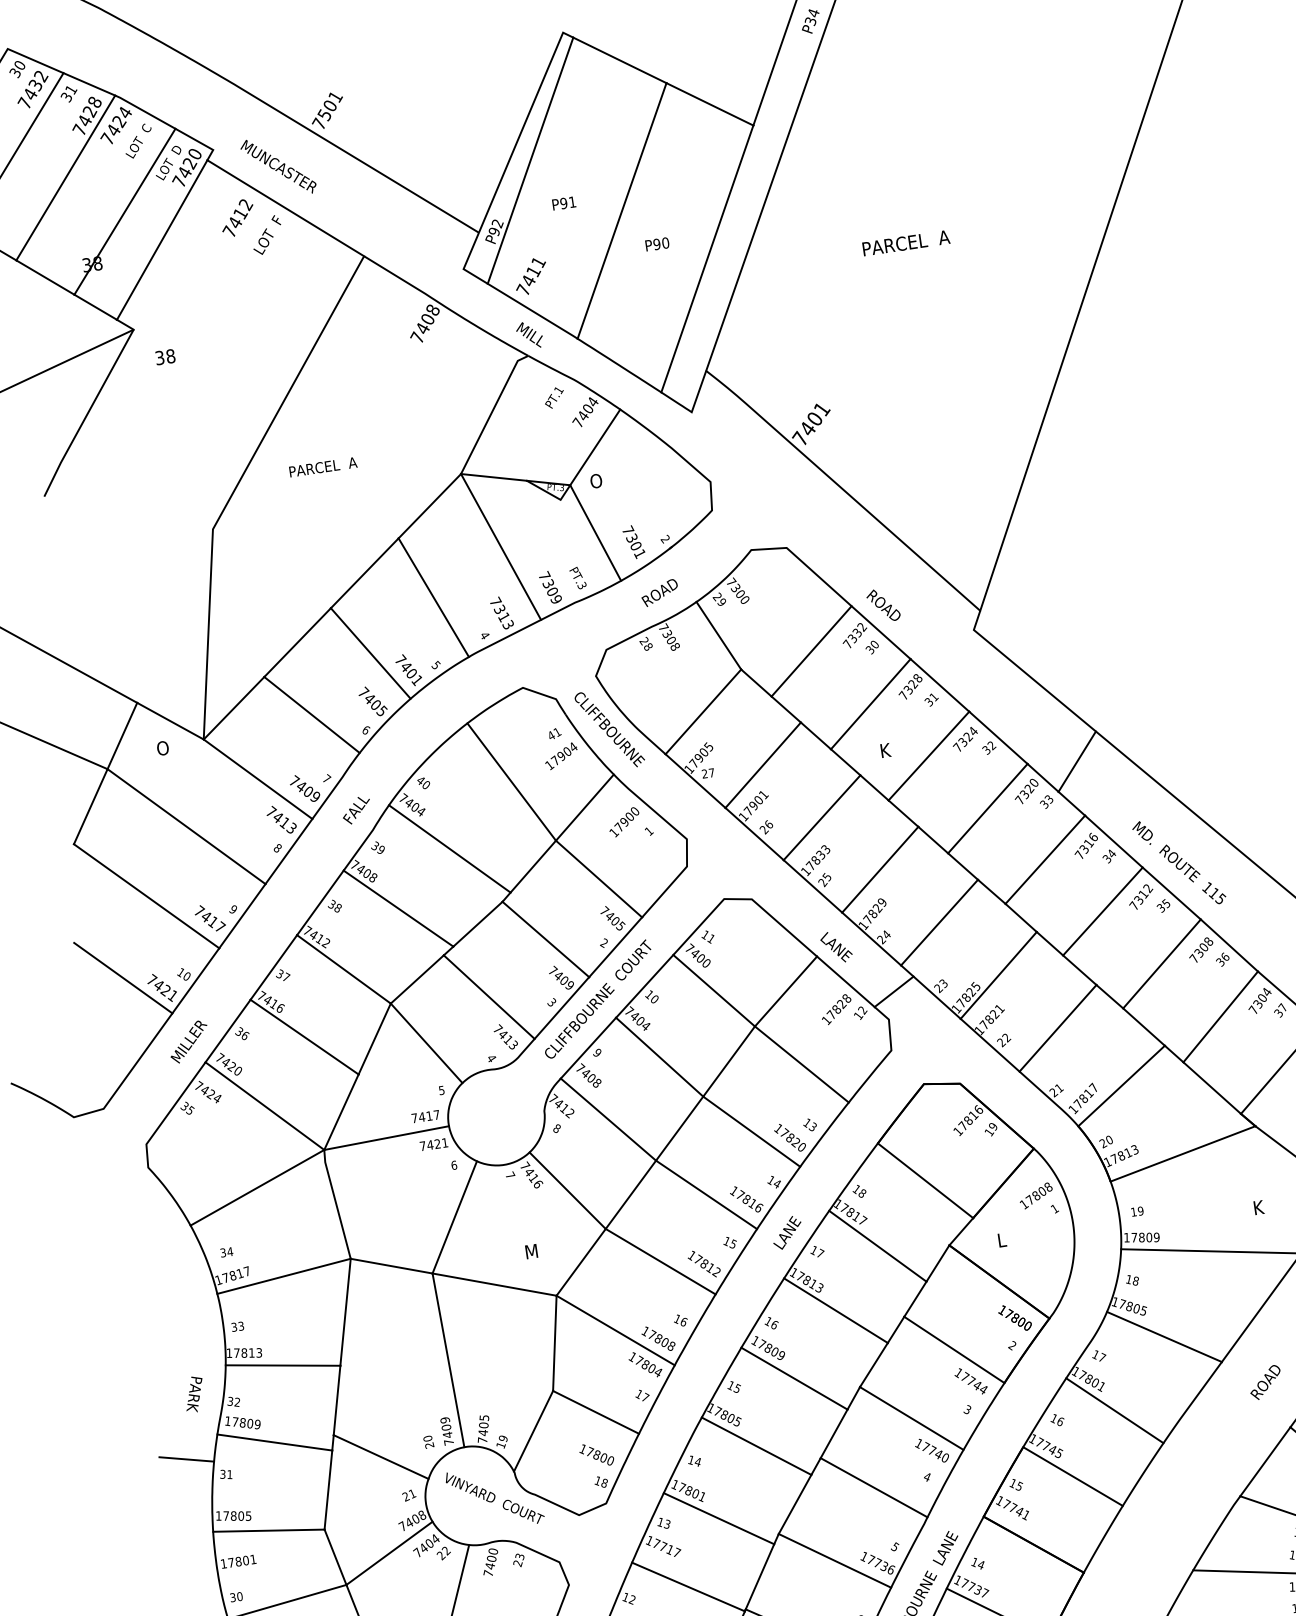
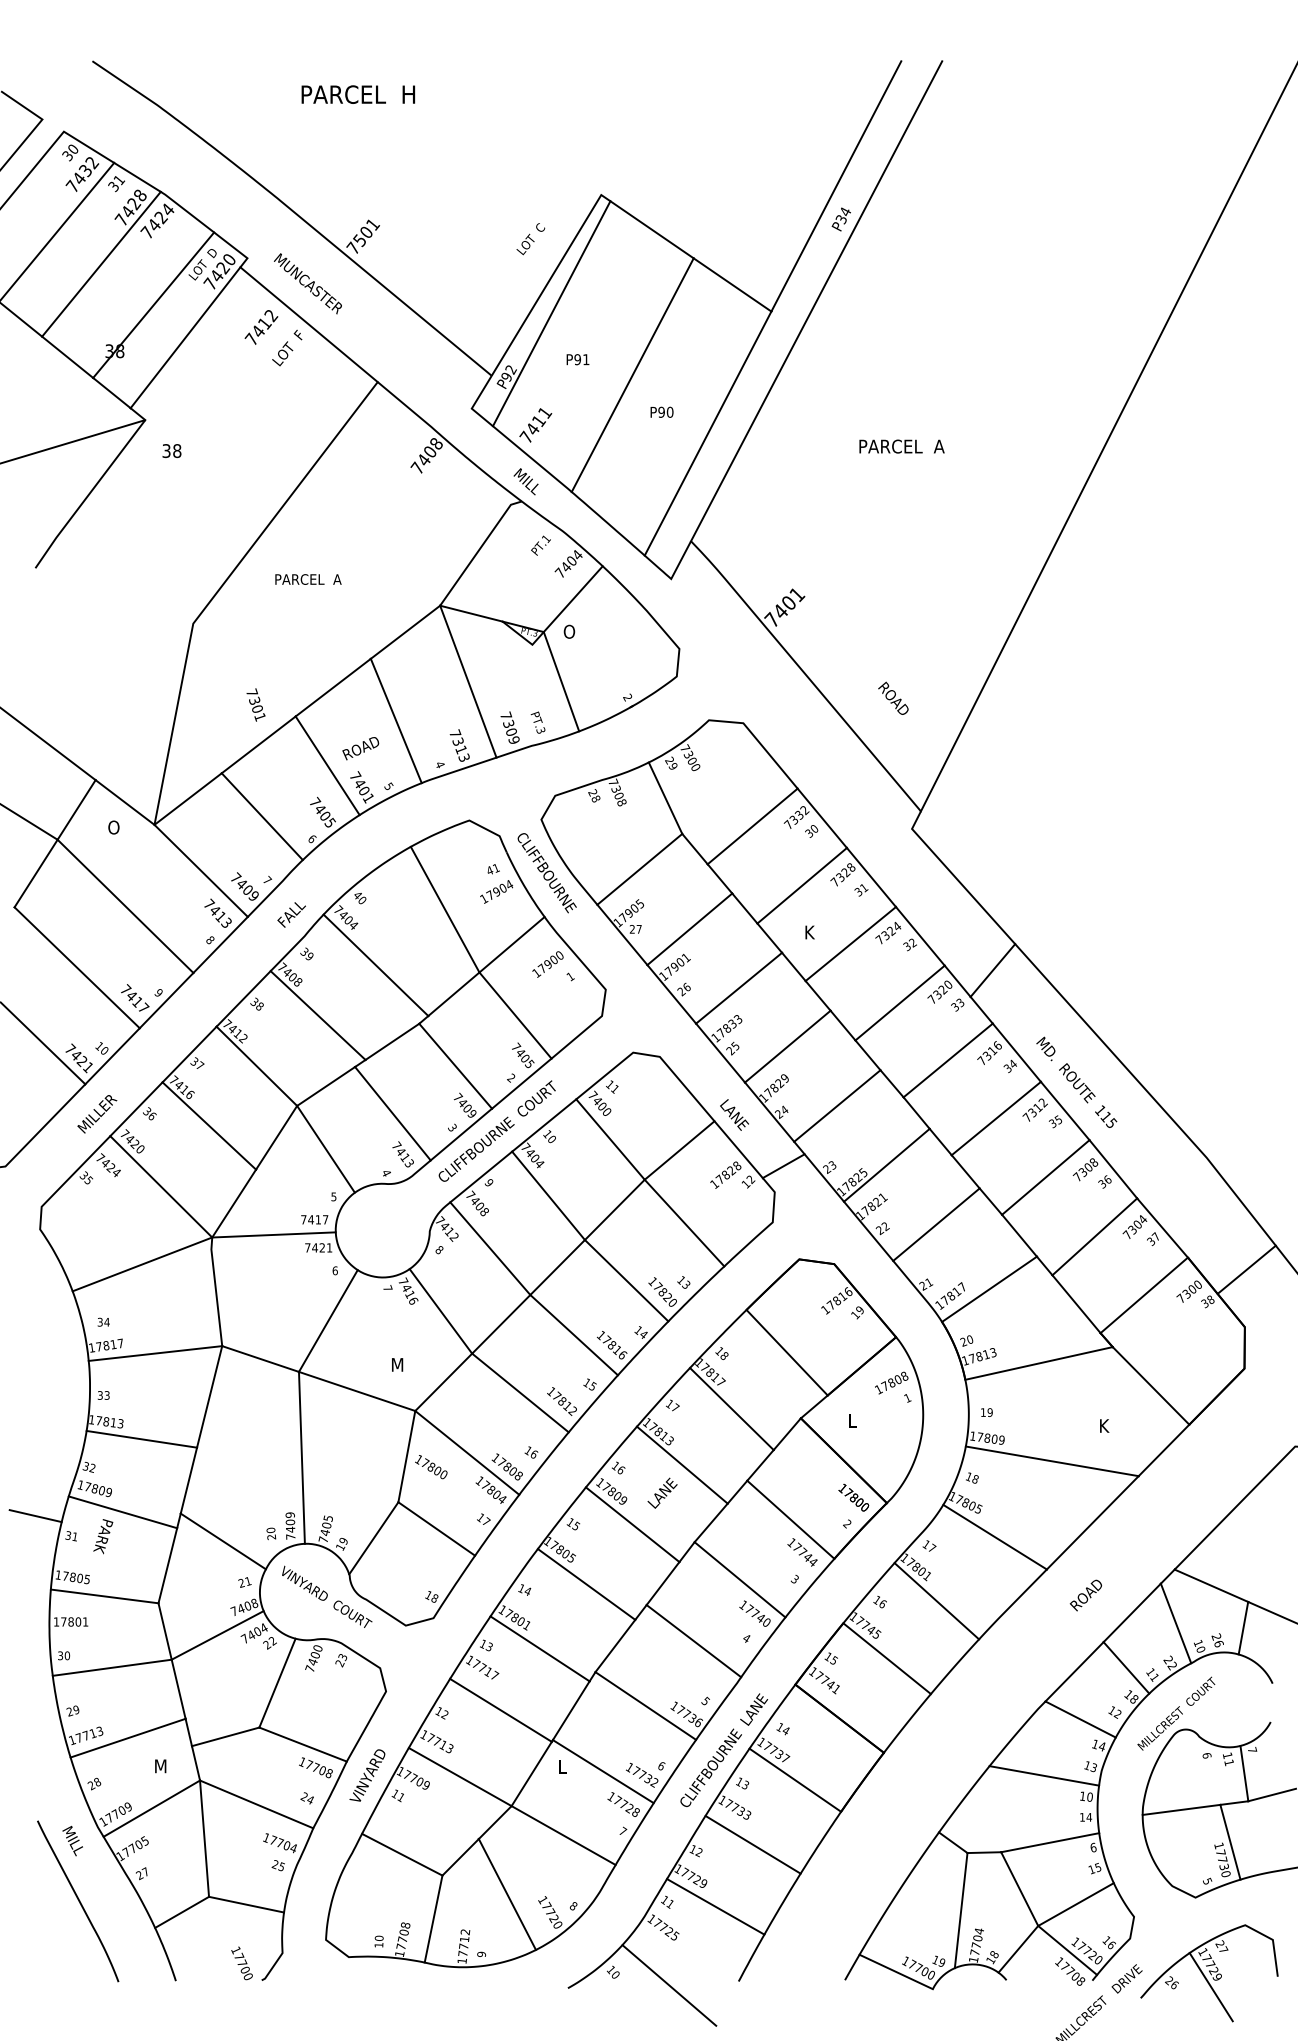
text: (138, 141) -> (530, 239), moved
text: (633, 541) -> (255, 704), moved
text: (659, 592) -> (360, 748), moved
text: (883, 604) -> (893, 697), moved
text: (787, 1232) -> (662, 1492), moved
text: (194, 1394) -> (103, 1536), moved
text: (596, 1455) -> (431, 1467), moved

